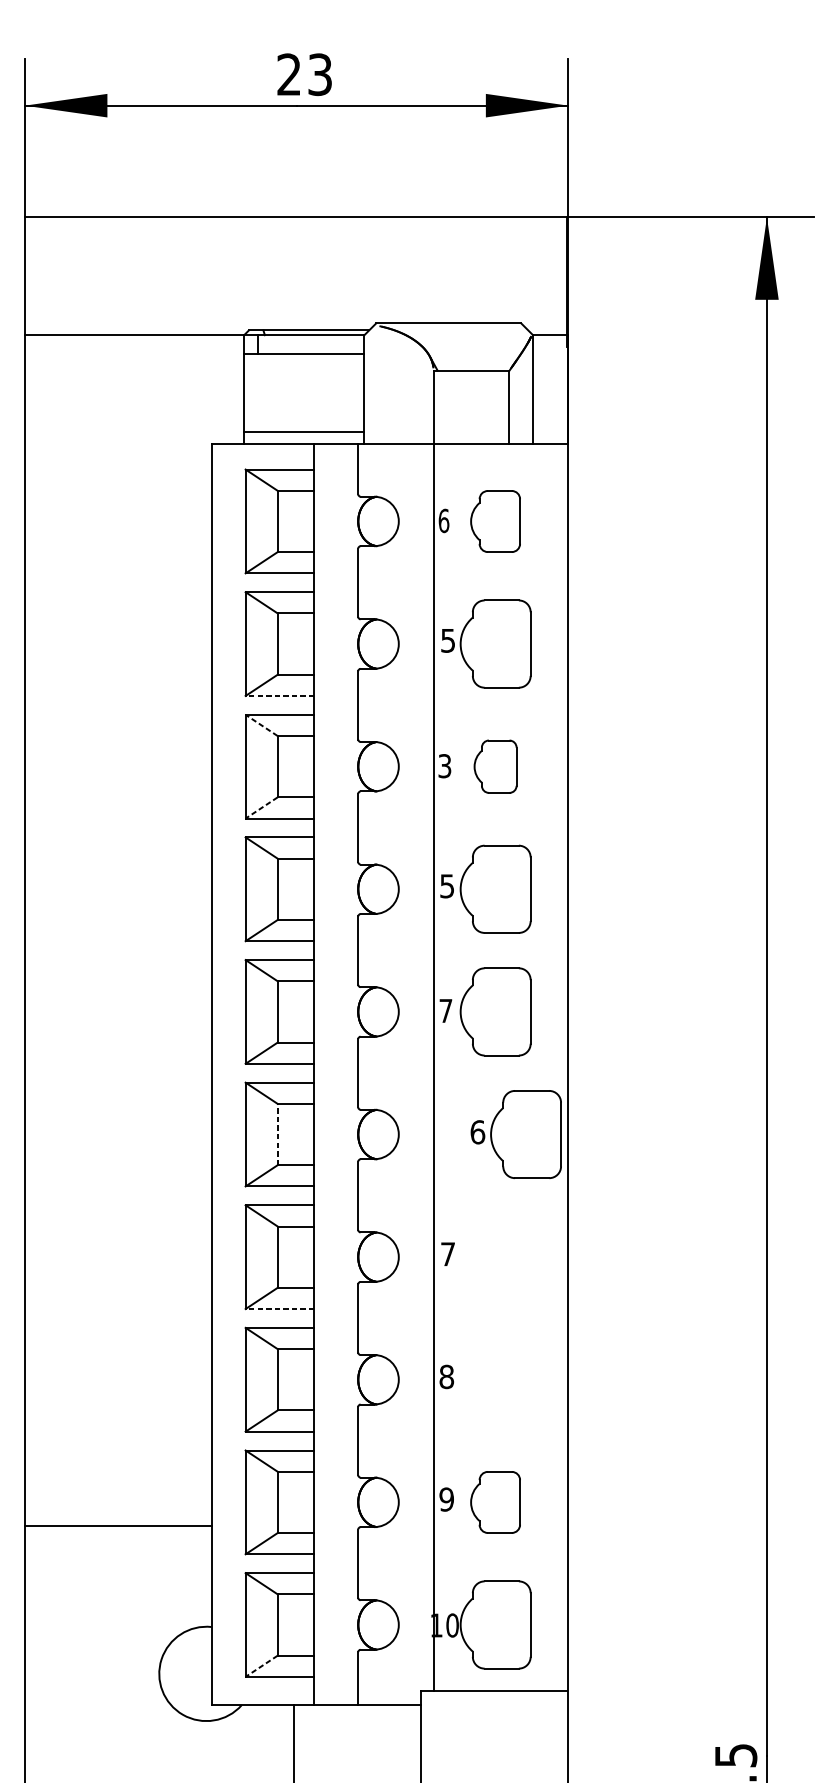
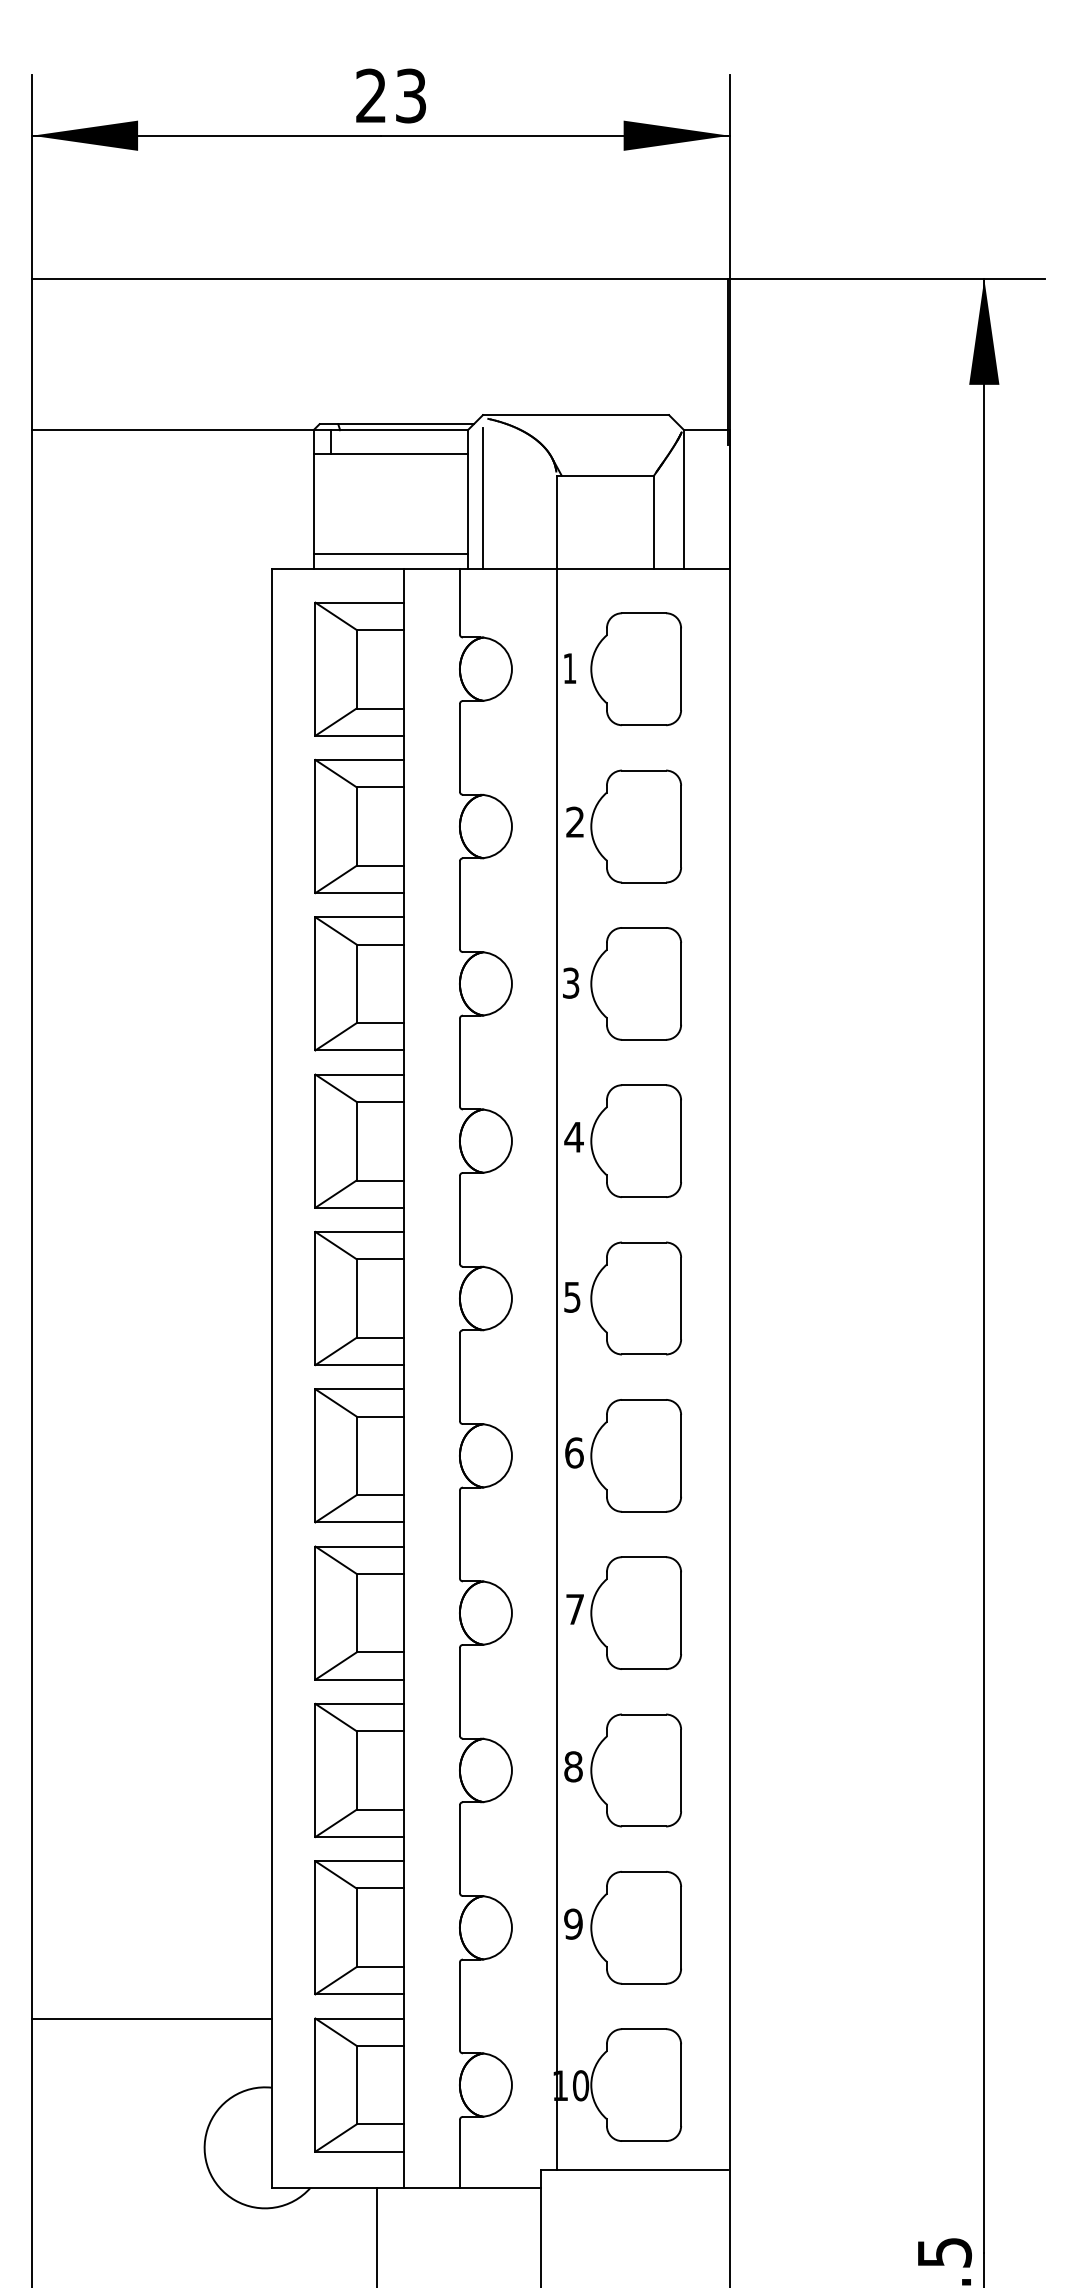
line: (375, 388) -> (482, 498), added
text: (443, 520) -> (569, 668), 6 -> 1
part: (495, 521) -> (635, 669), size x1.43
text: (447, 640) -> (574, 821), 5 -> 2
line: (279, 696) -> (359, 893), dashed -> solid
line: (262, 725) -> (336, 930), dashed -> solid
part: (495, 766) -> (635, 983), size x1.67
line: (262, 807) -> (336, 1036), dashed -> solid
text: (446, 886) -> (573, 1137), 5 -> 4
text: (445, 1011) -> (572, 1297), 7 -> 5
line: (277, 1134) -> (356, 1455), dashed -> solid
part: (516, 1134) -> (623, 1455), moved
part: (495, 1256) -> (635, 1612), added
line: (279, 1308) -> (359, 1679), dashed -> solid
part: (495, 1379) -> (635, 1770), added
part: (495, 1502) -> (635, 1927), size x1.43
line: (117, 1526) -> (151, 2018), moved
line: (262, 1666) -> (336, 2138), dashed -> solid

